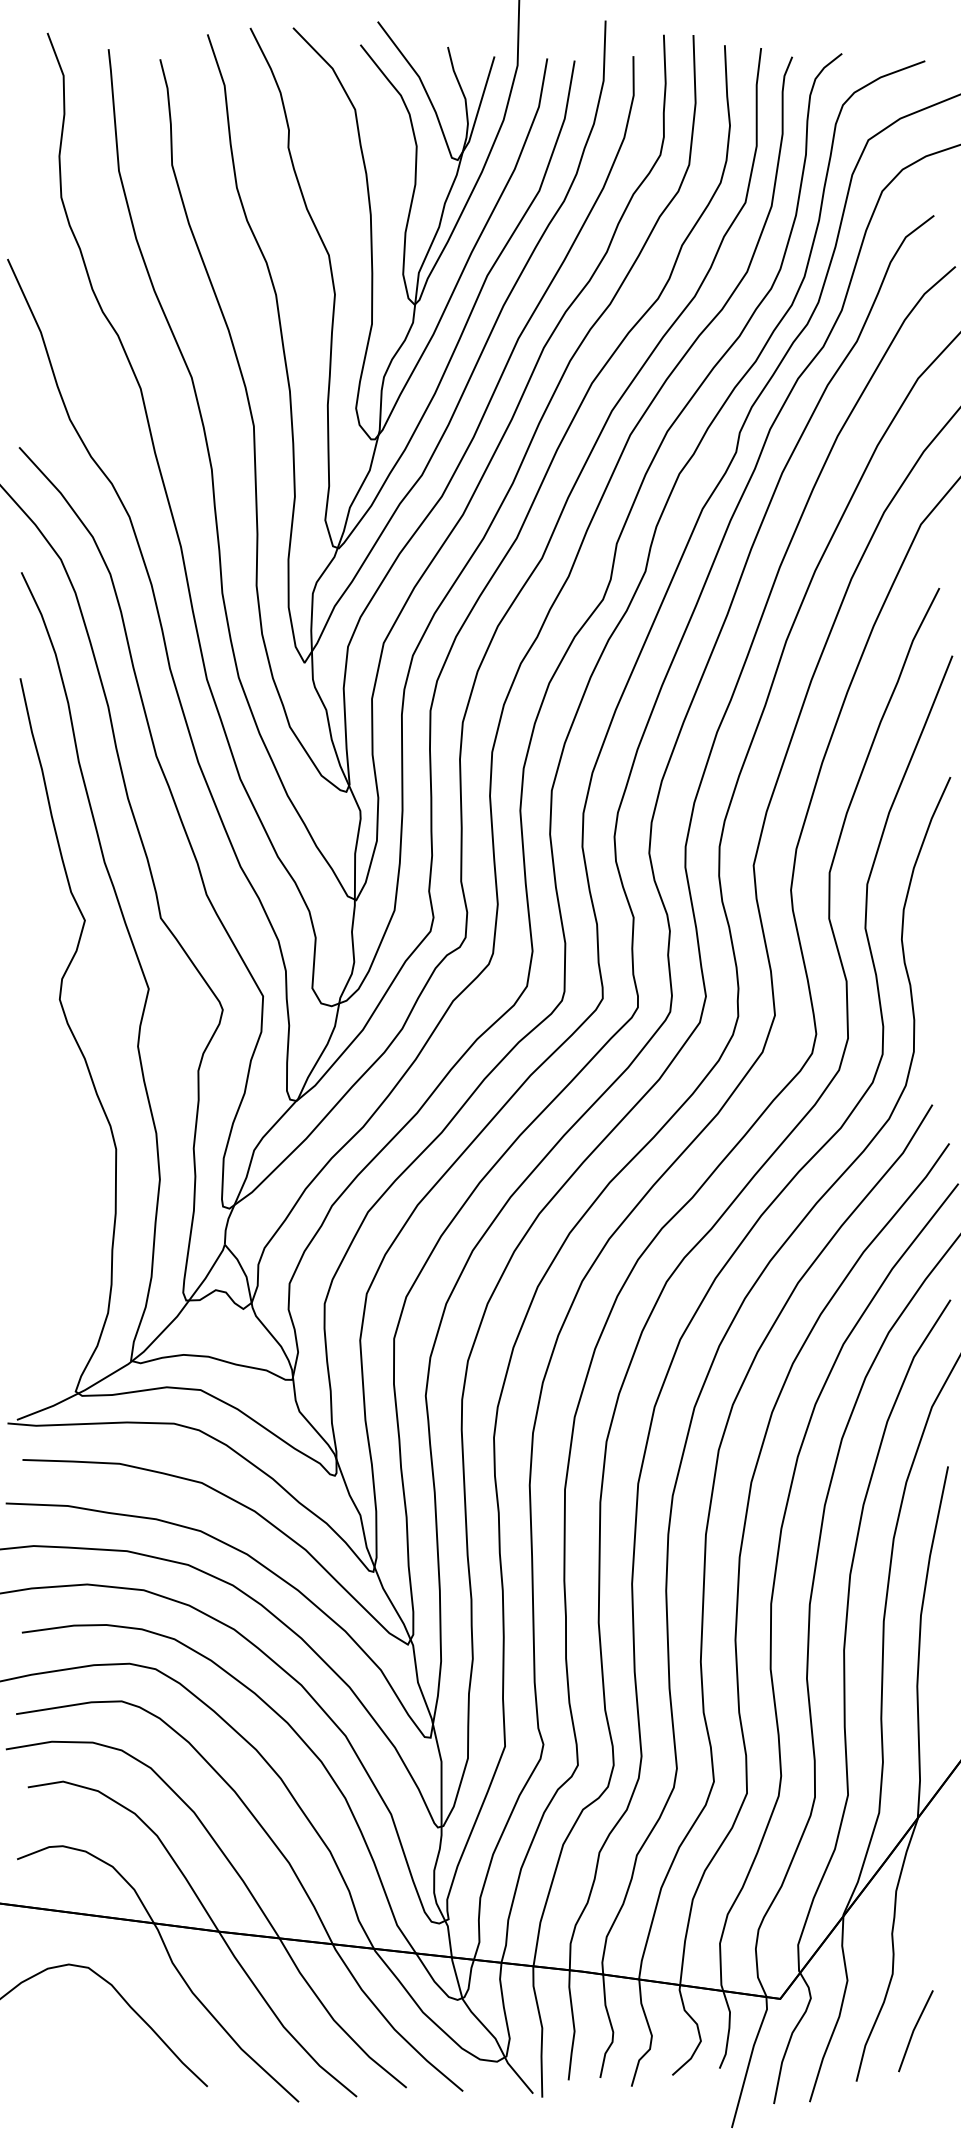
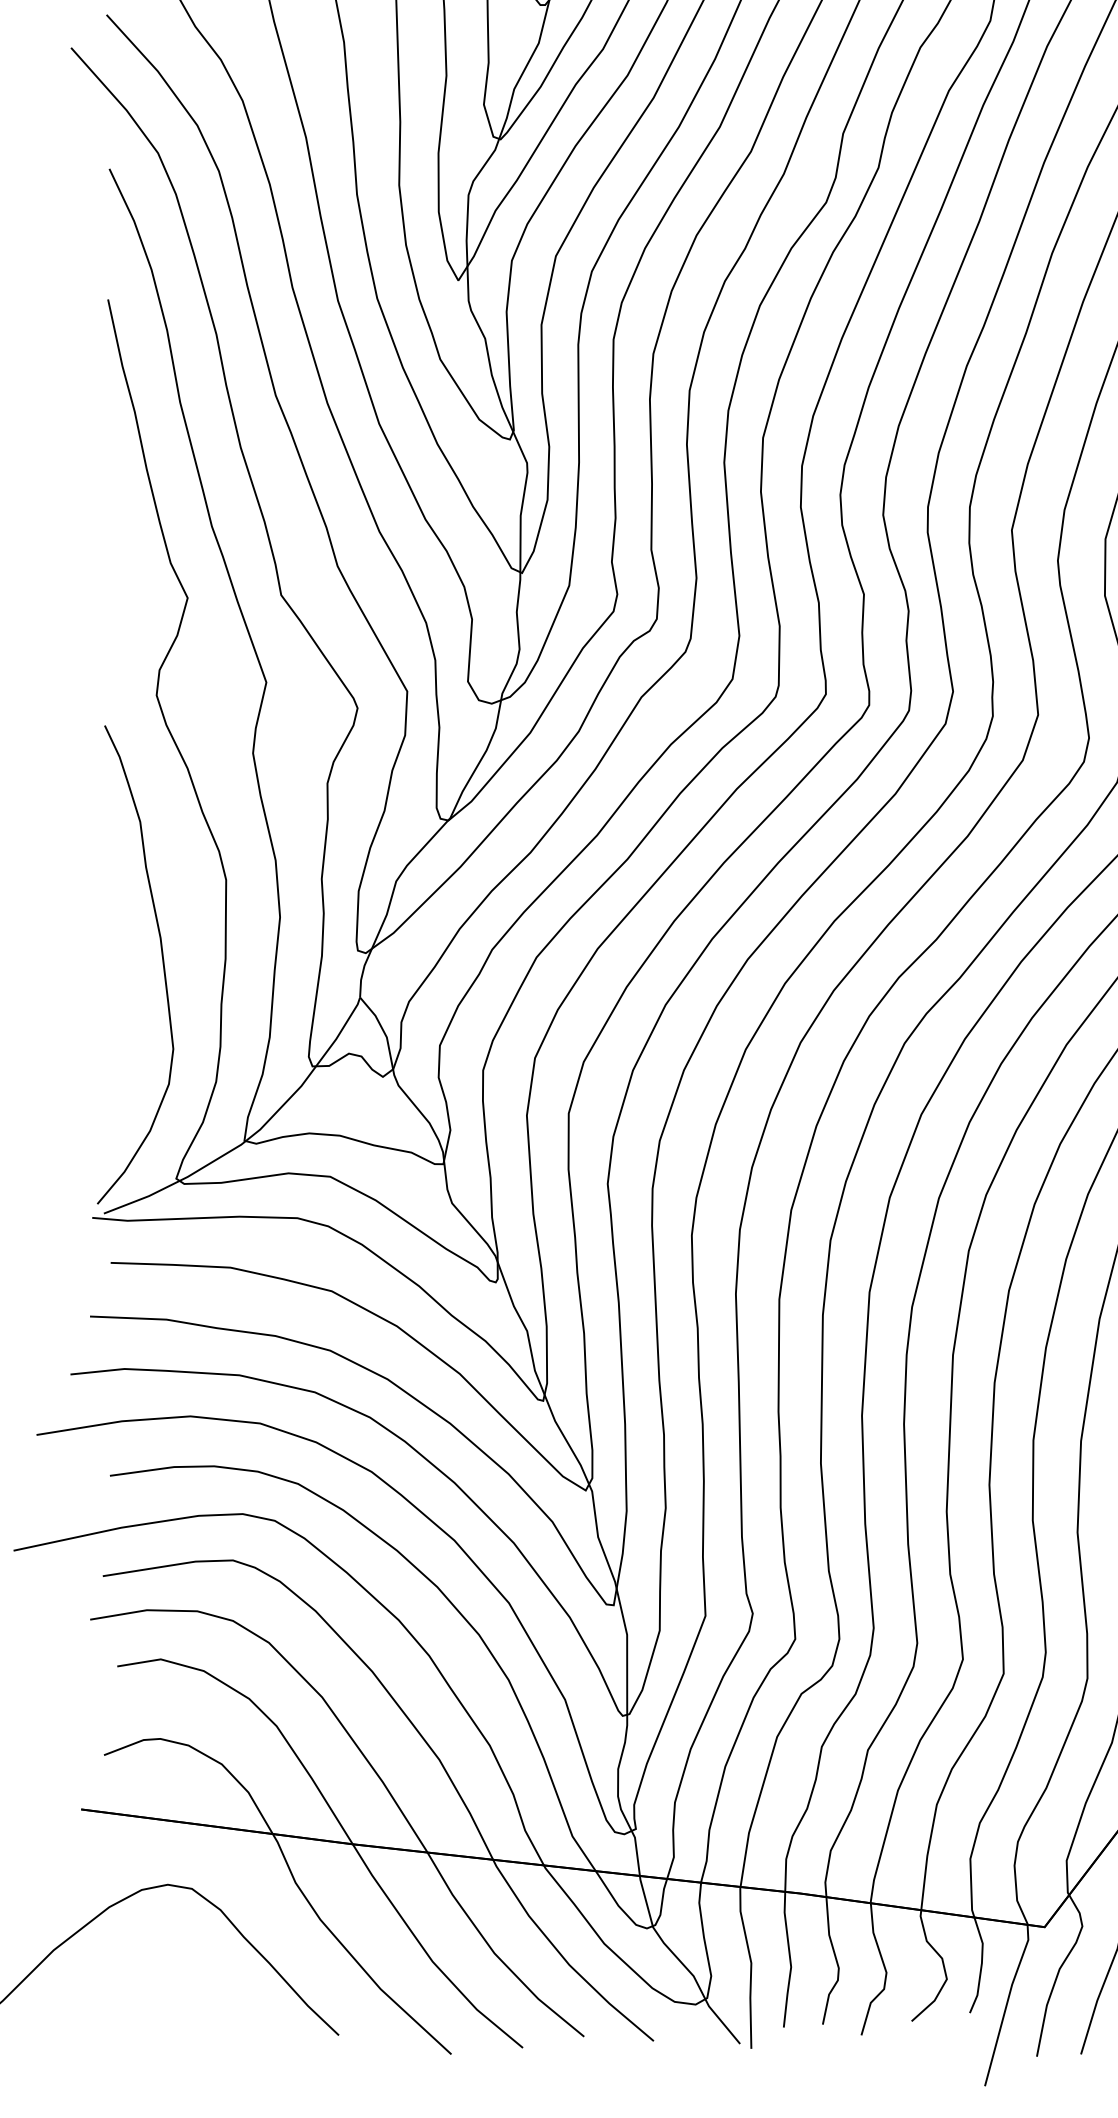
curve: (63, 1211) -> (161, 956), added

